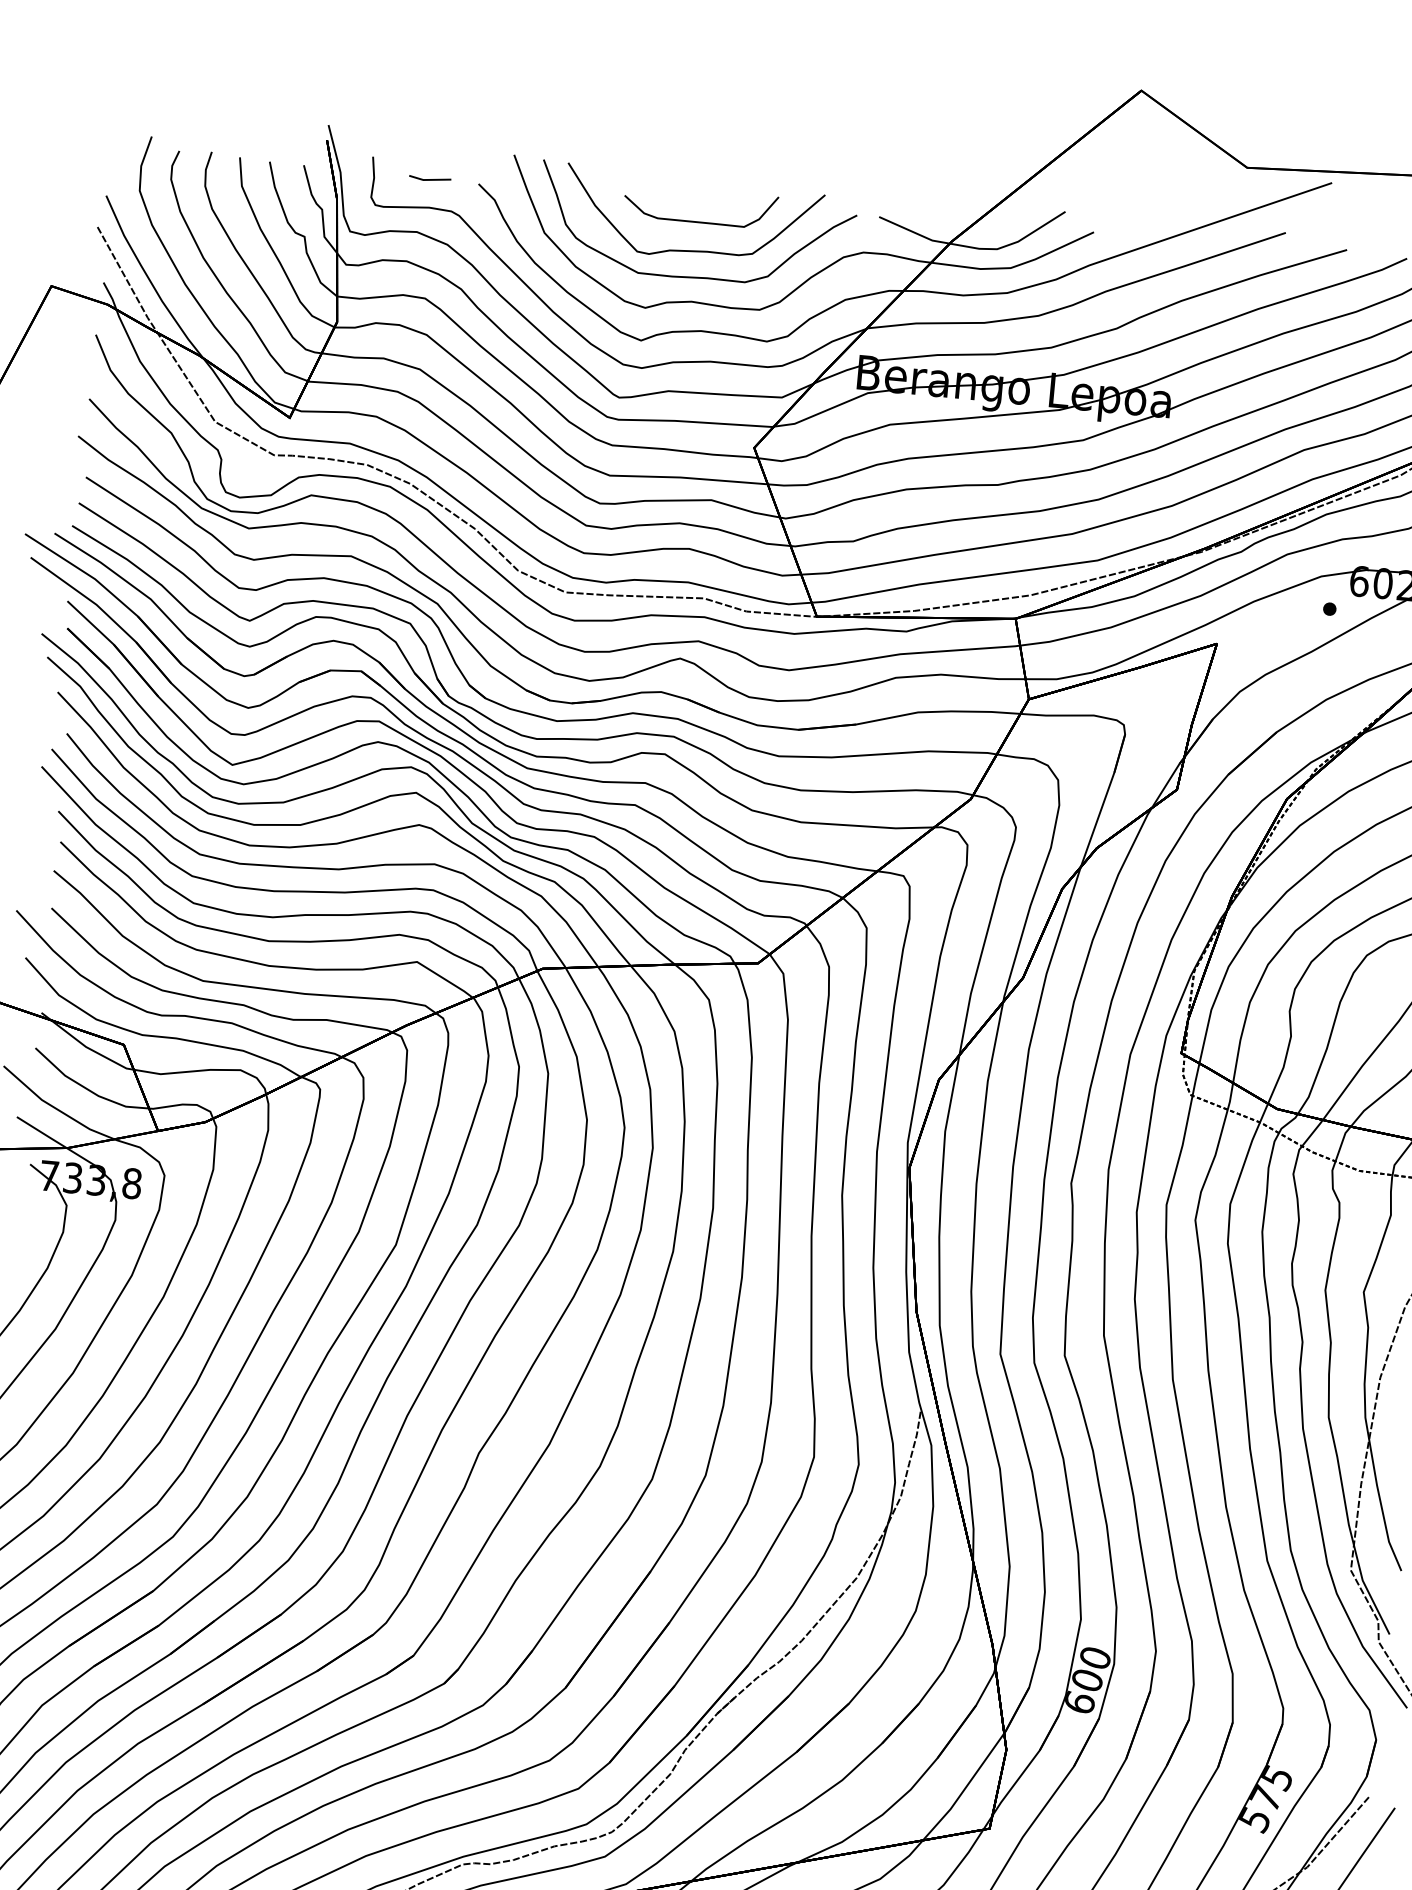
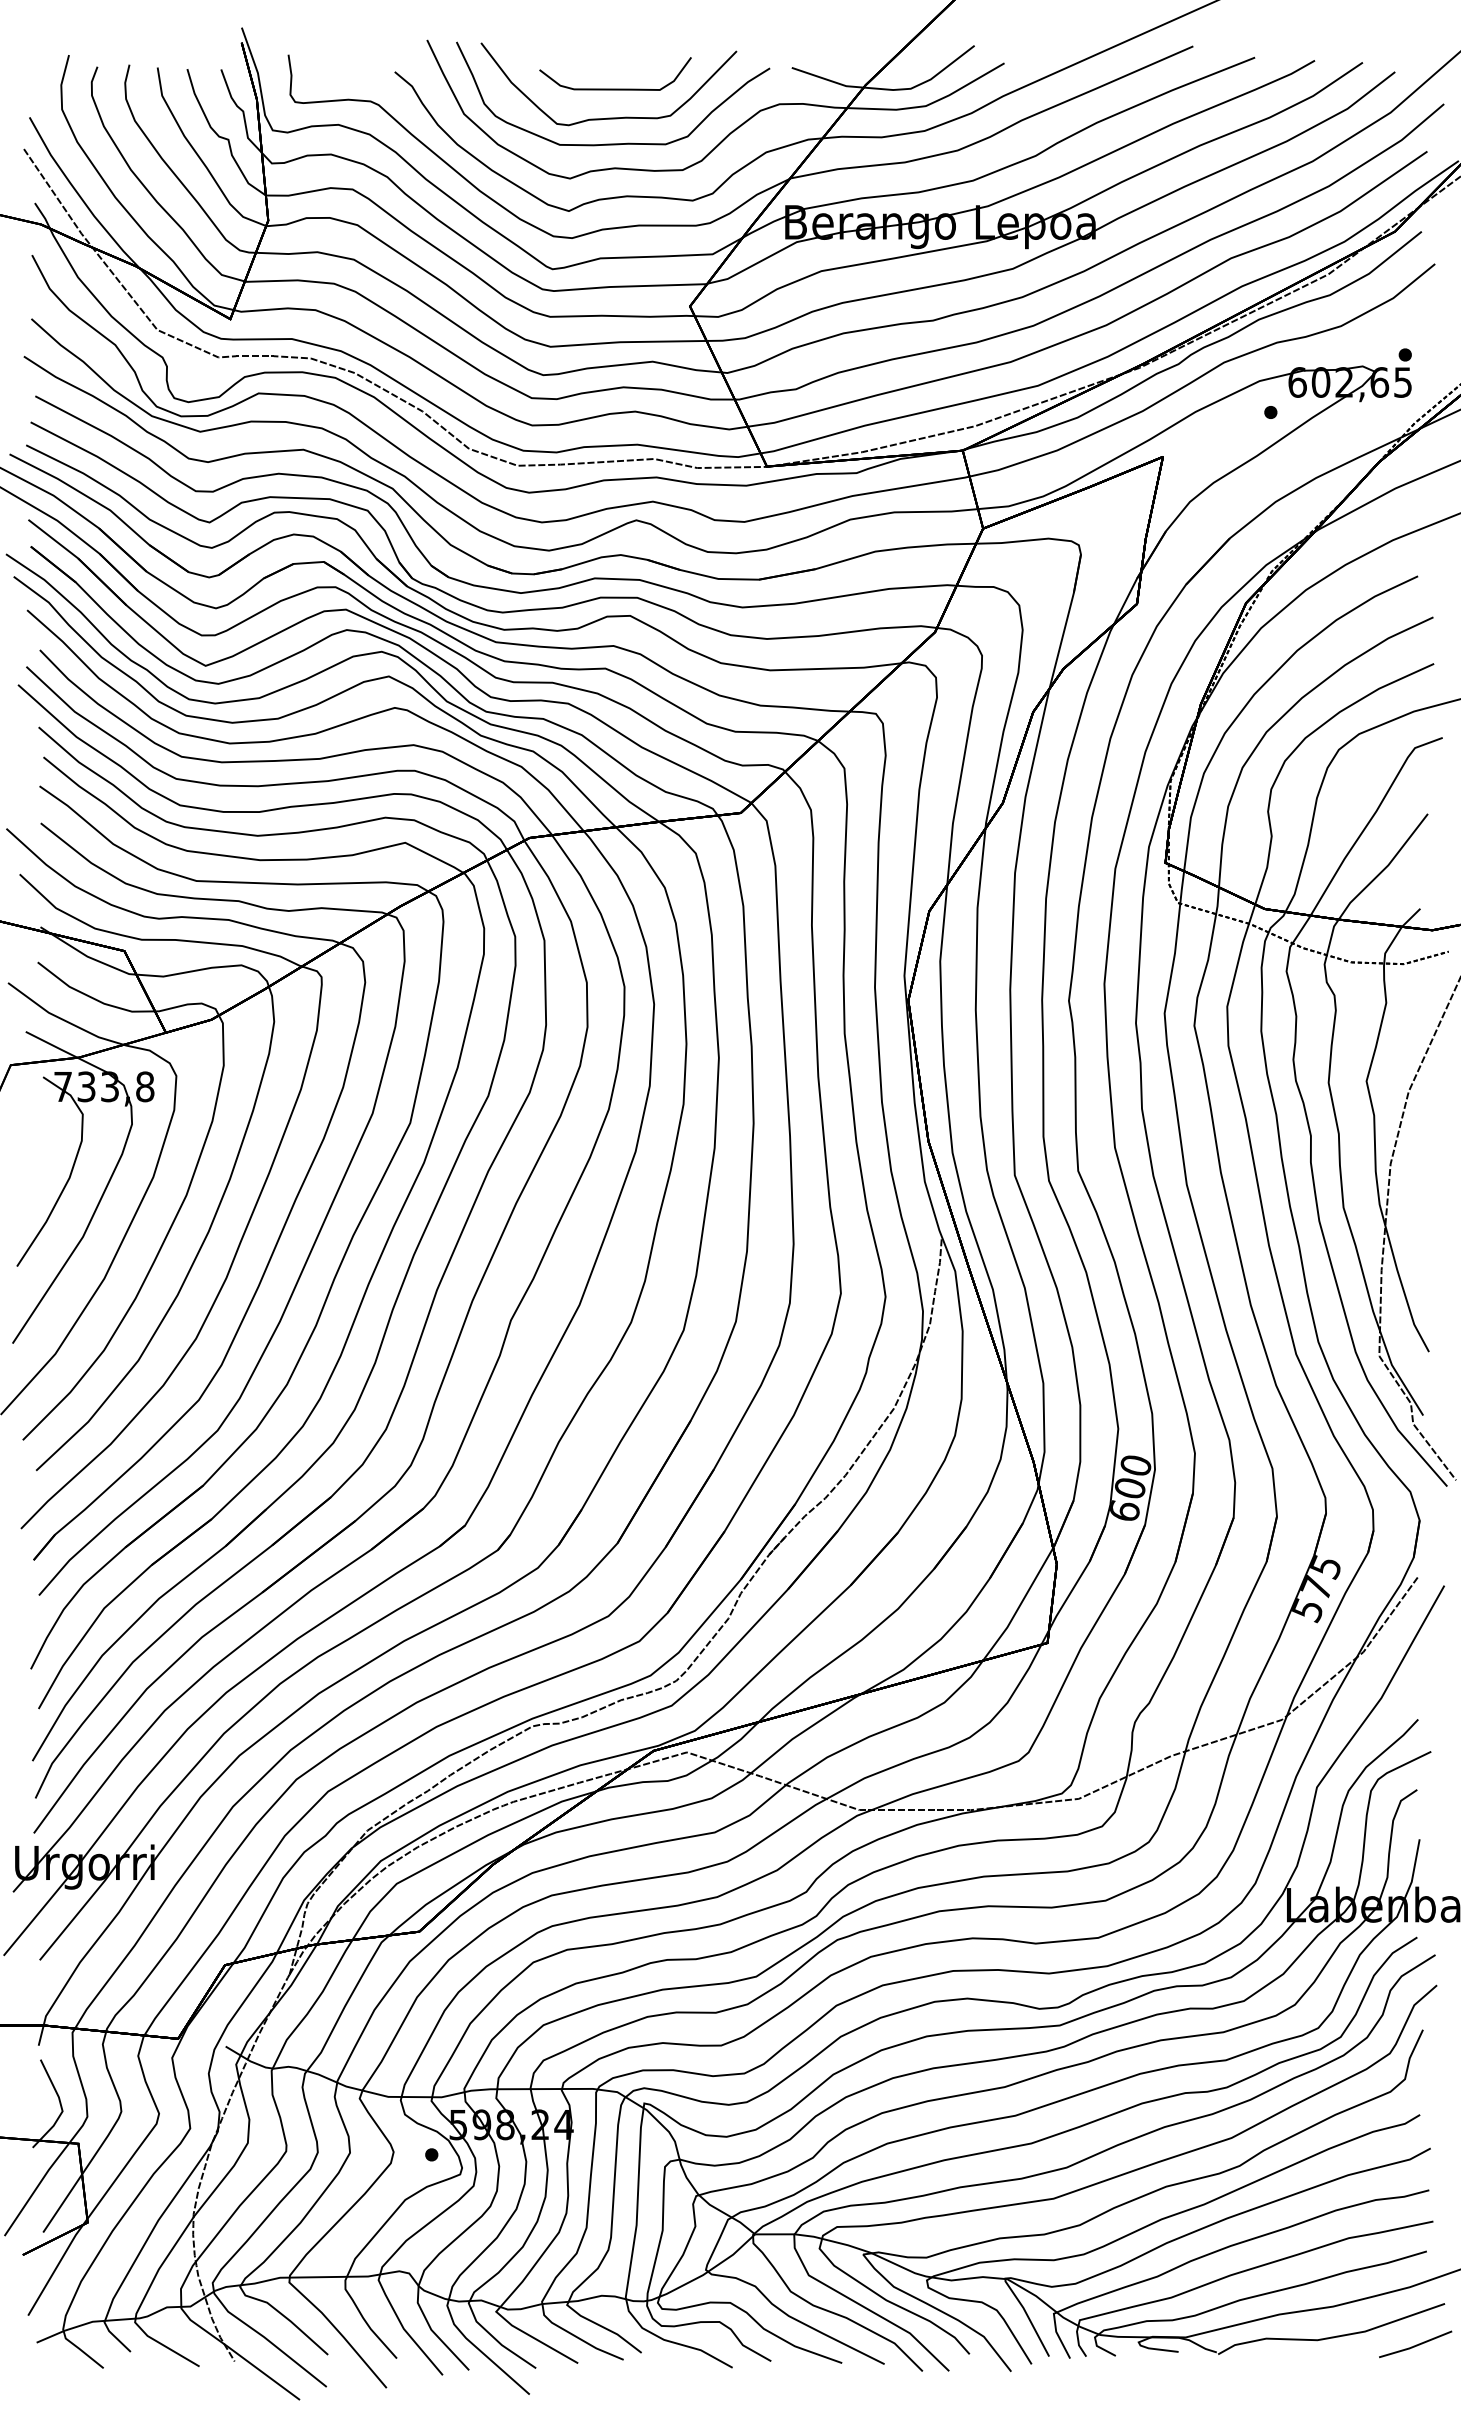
line: (429, 179) -> (346, 71), removed

